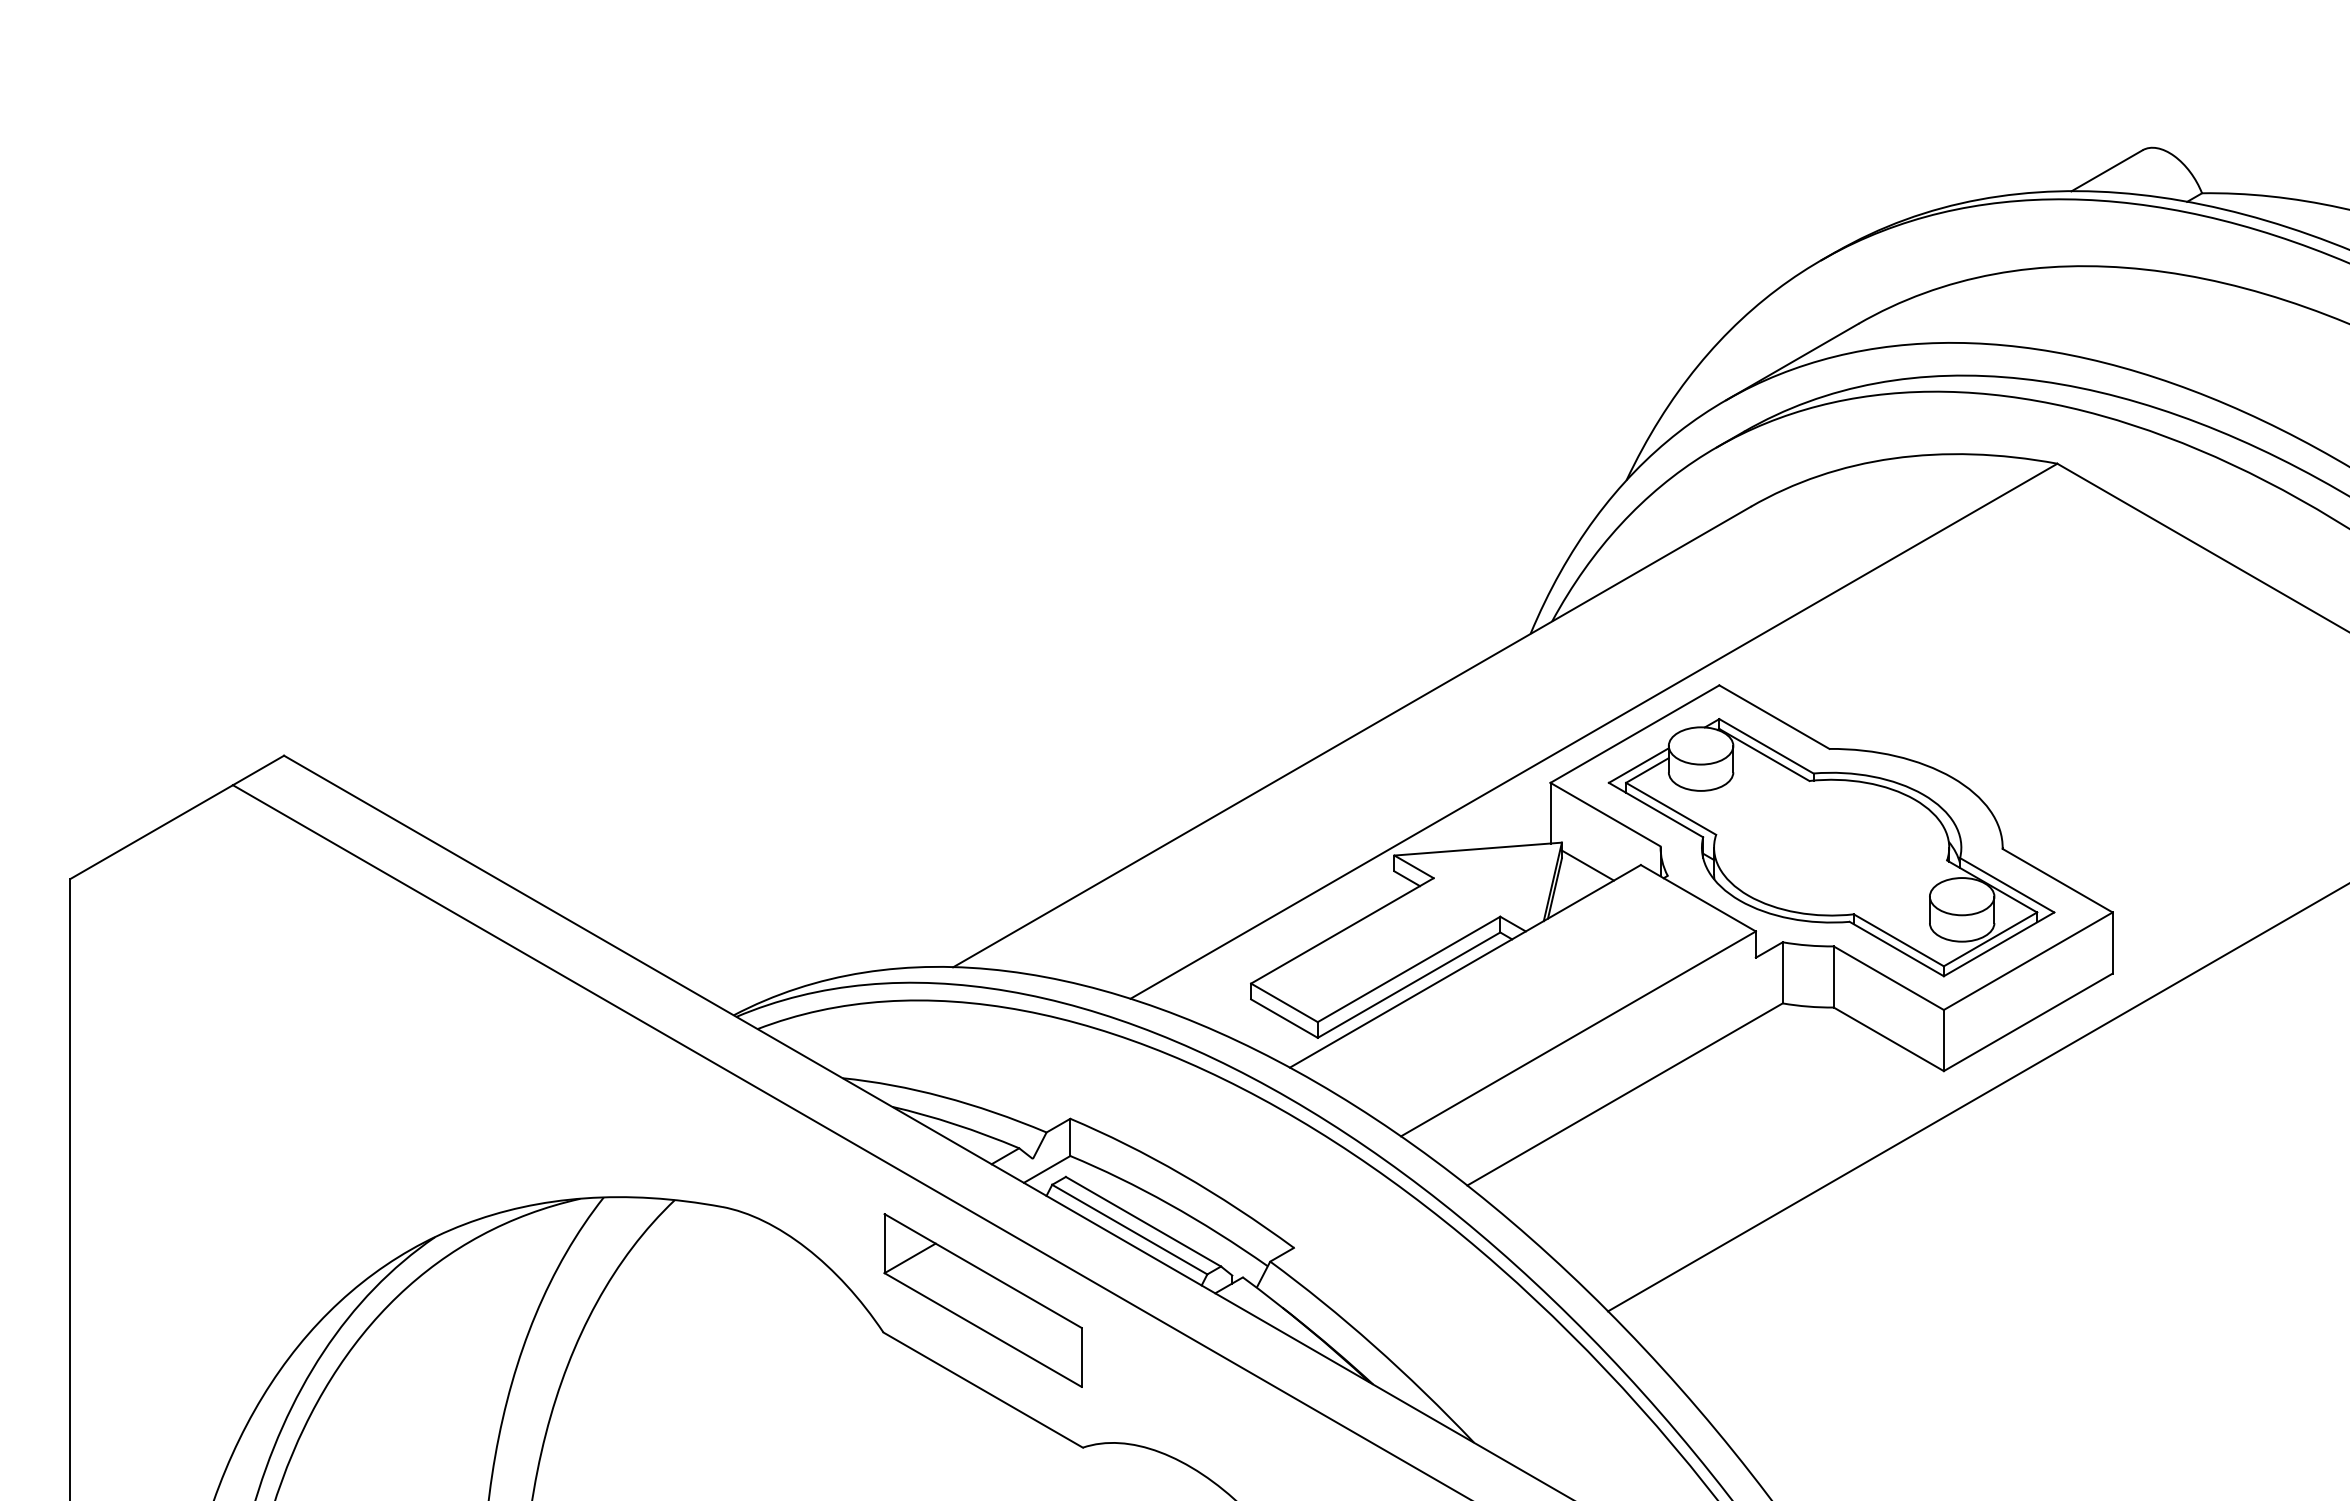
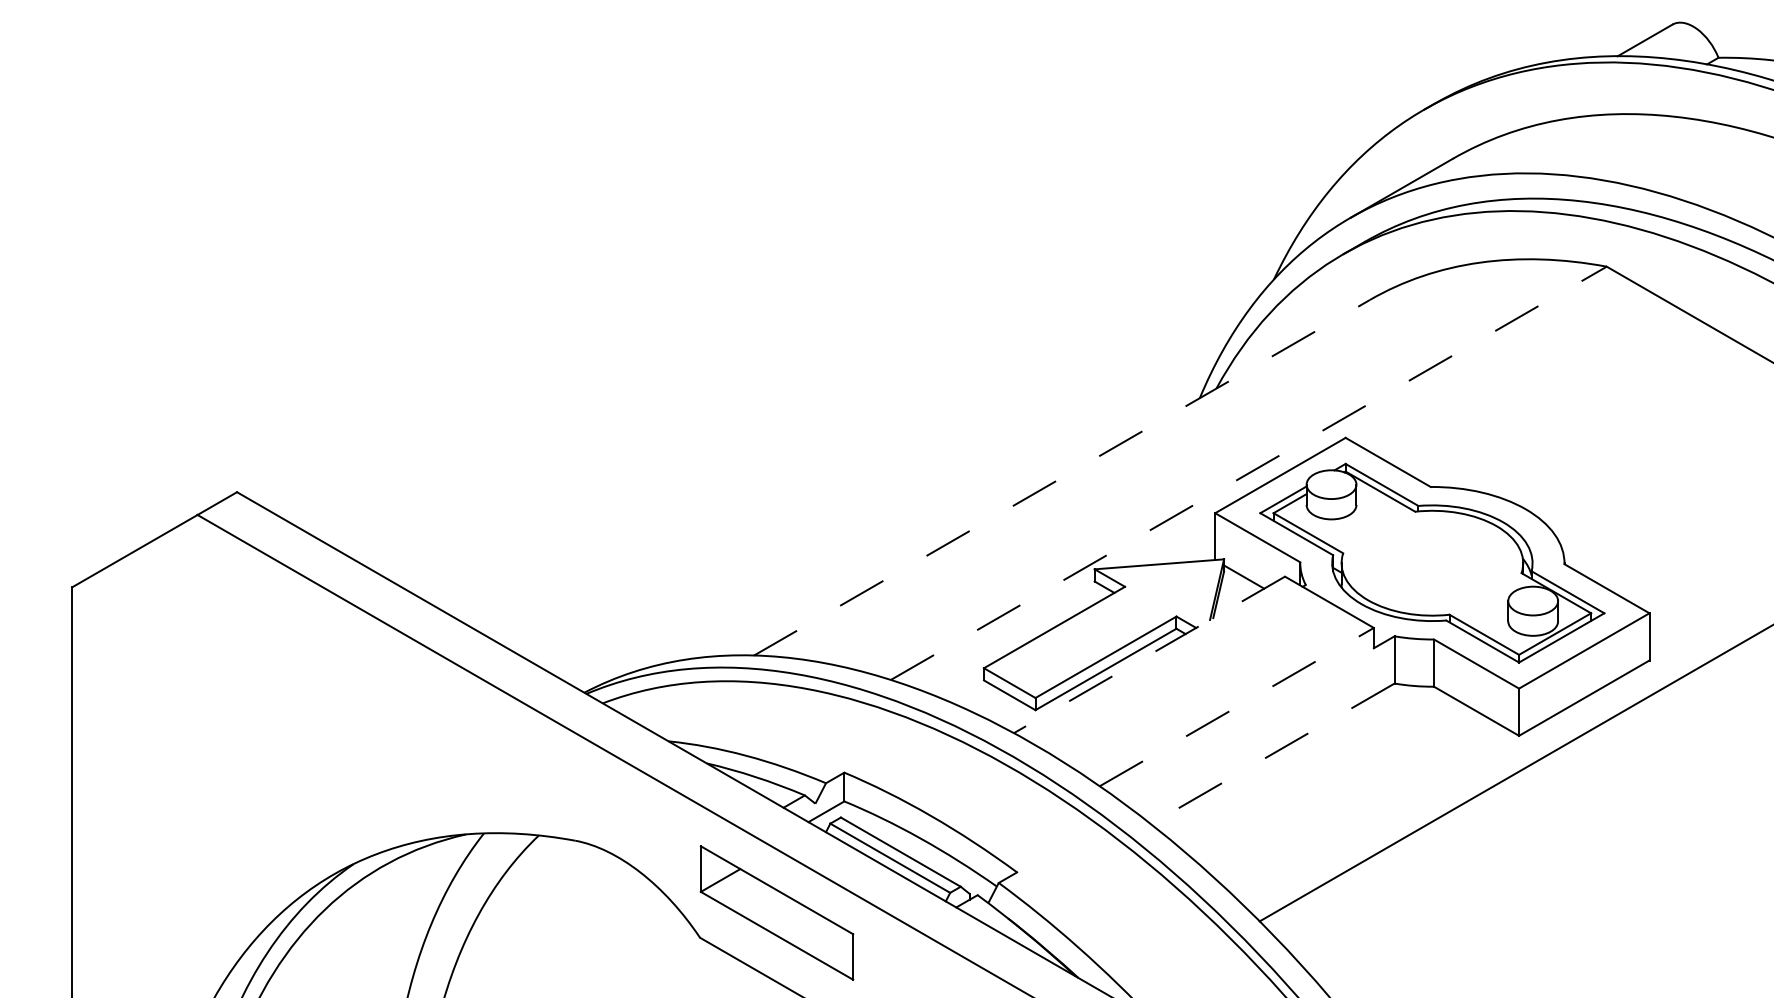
line: (1594, 731) -> (1249, 473), solid -> dashed
line: (1352, 737) -> (1062, 478), solid -> dashed
line: (1465, 966) -> (1149, 655), solid -> dashed
line: (1578, 1033) -> (1236, 706), solid -> dashed
line: (1624, 1094) -> (1272, 753), solid -> dashed

